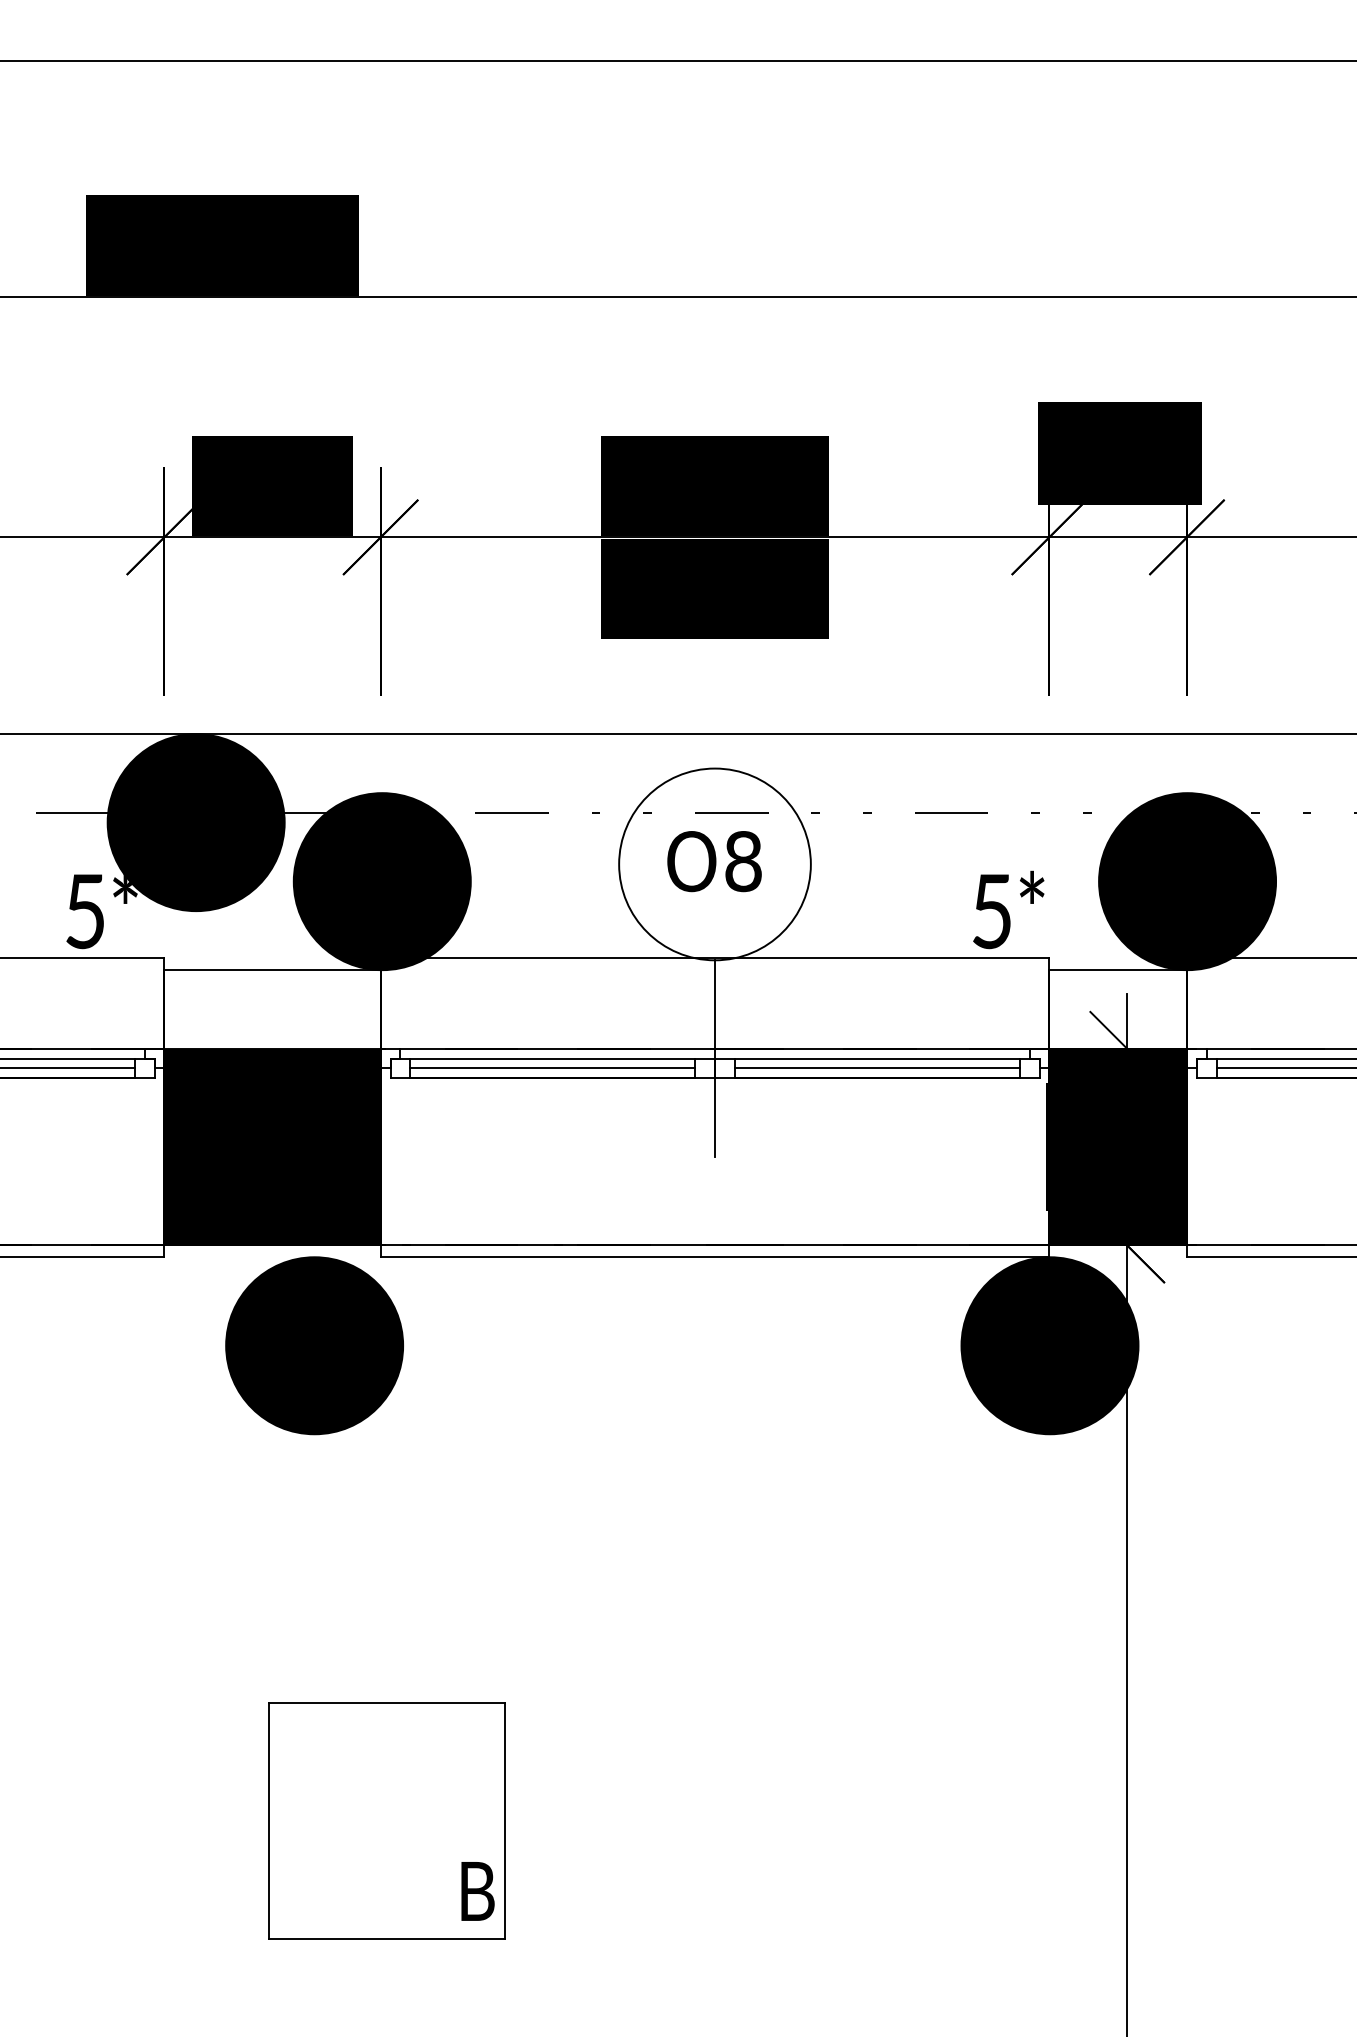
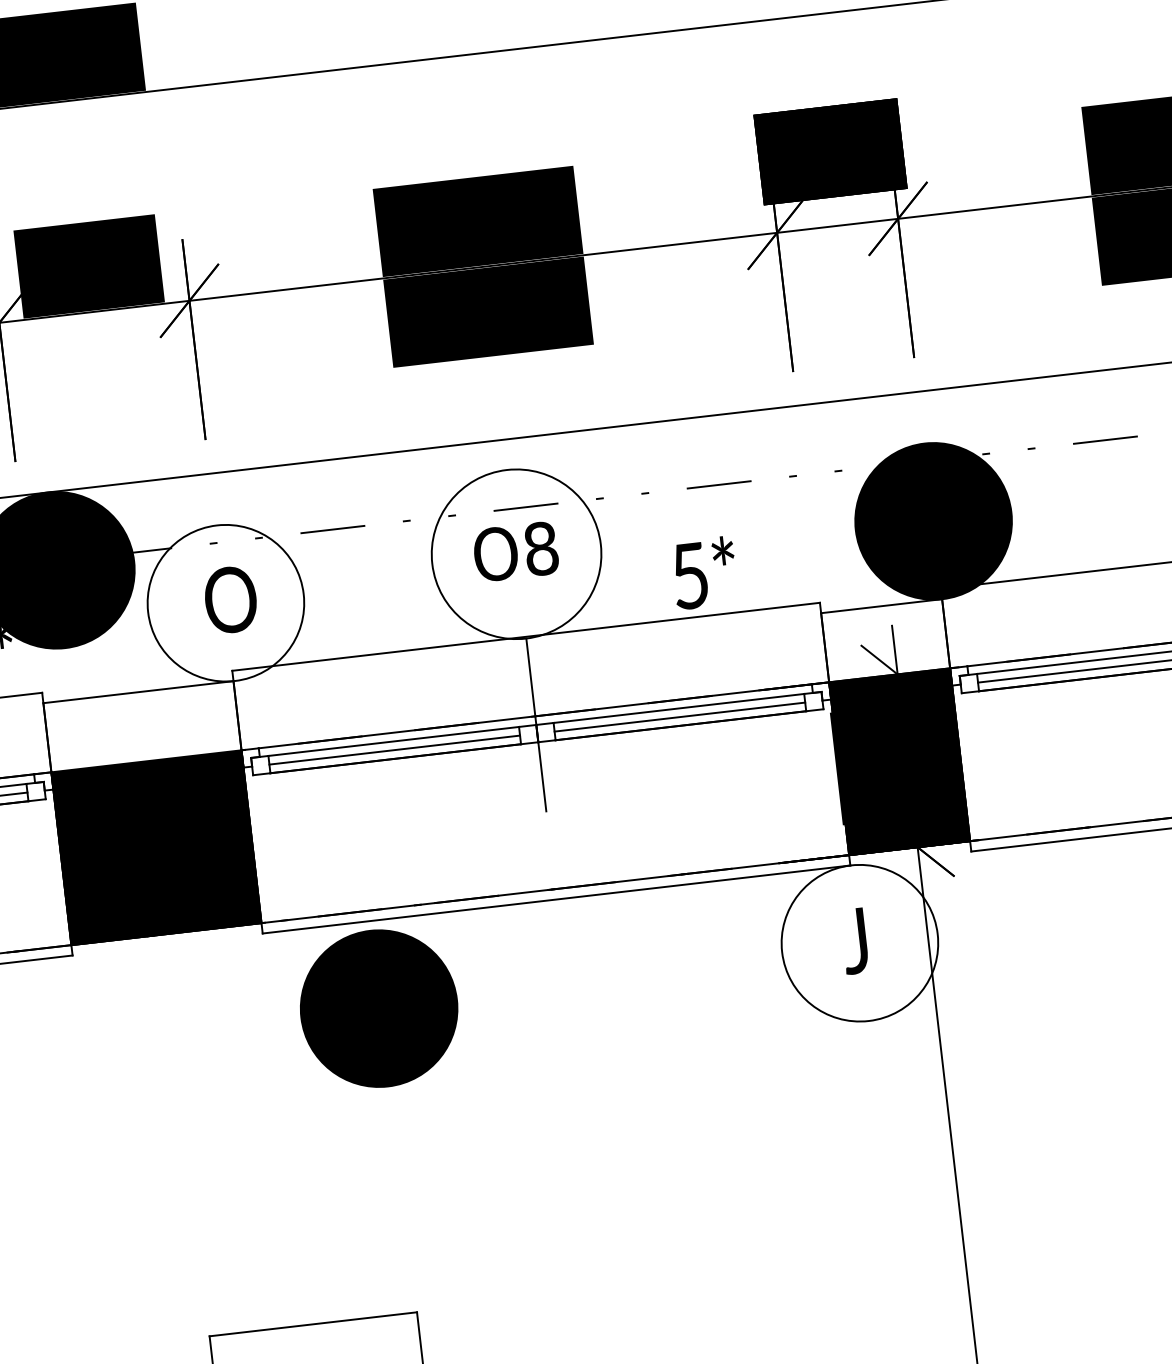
fill: (381, 881) -> (225, 603), removed
text: (1008, 909) -> (704, 572), moved
part: (314, 1345) -> (378, 1008), moved
fill: (1049, 1345) -> (859, 943), removed

